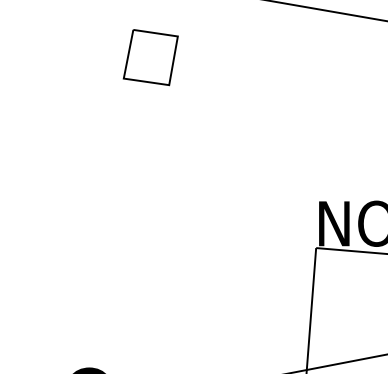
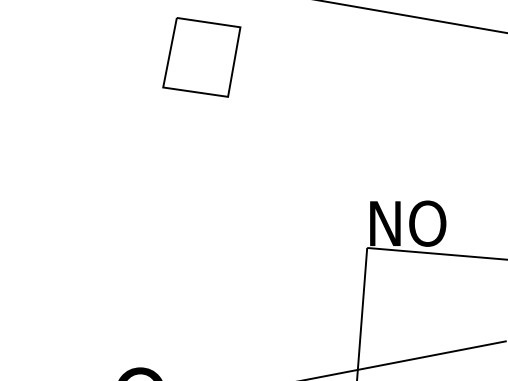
part: (150, 57) -> (201, 57), size x1.43

